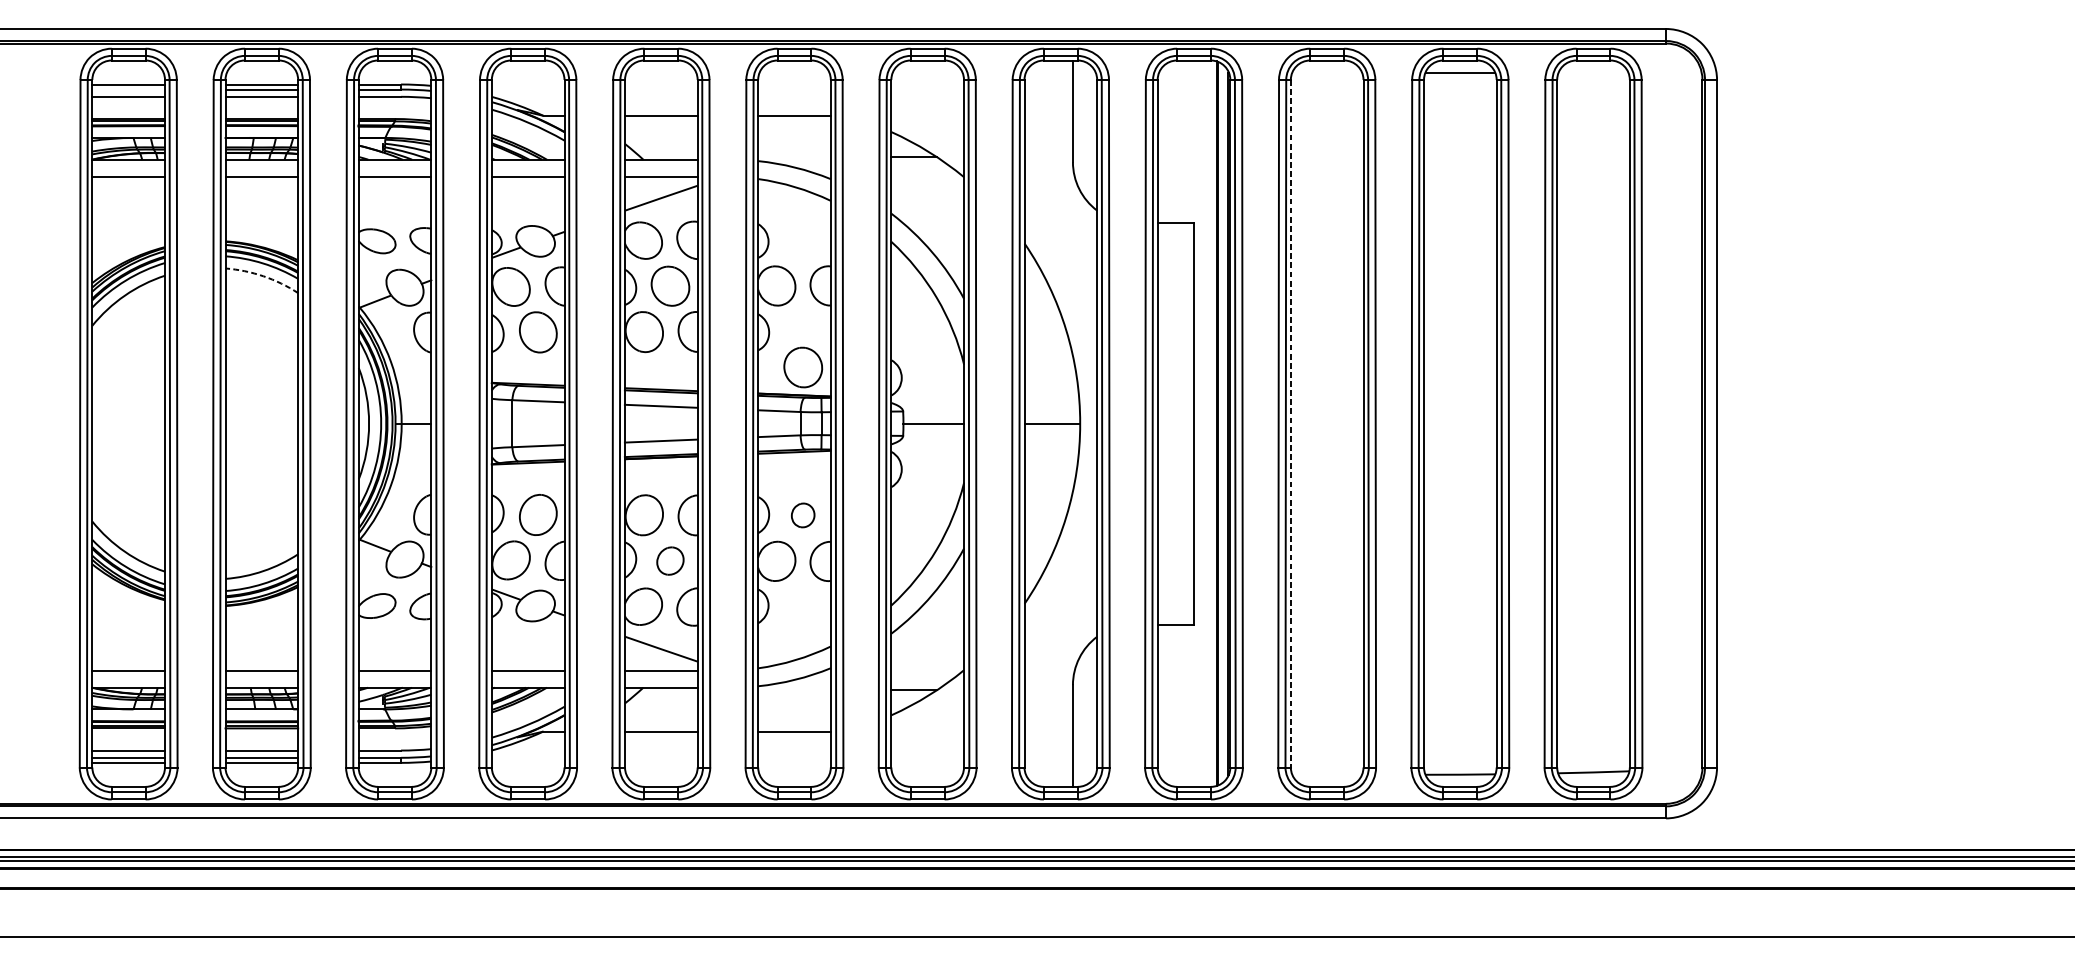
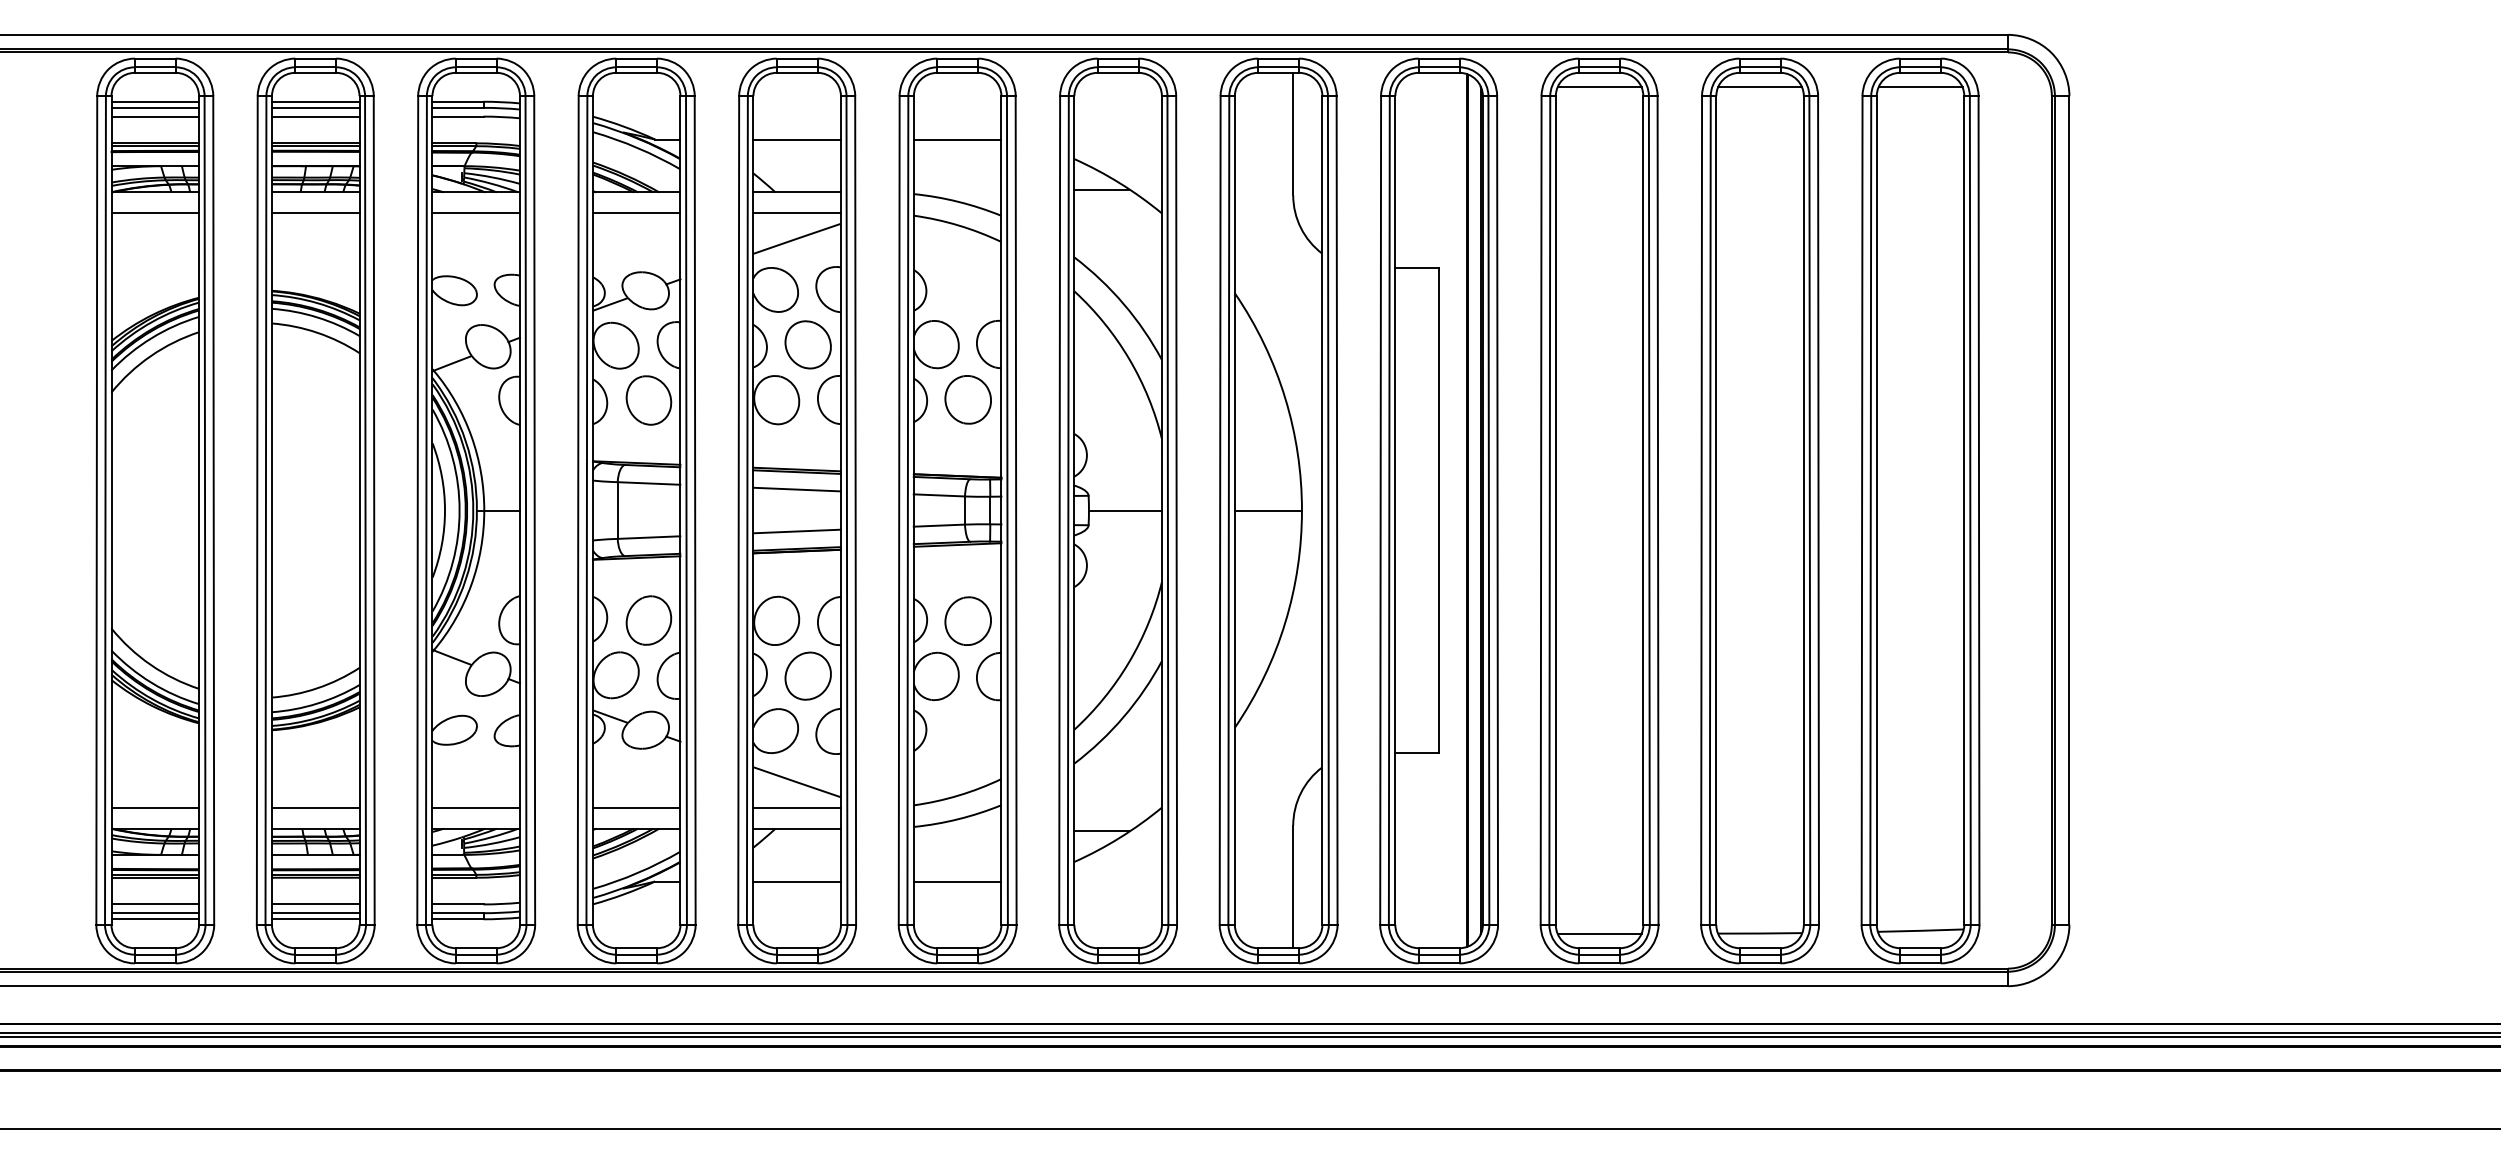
line: (1327, 72) -> (1599, 87), added
line: (1593, 72) -> (1920, 87), added
line: (128, 89) -> (155, 107), added
arc: (263, 275) -> (317, 332), dashed -> solid
part: (802, 367) -> (967, 399), moved
line: (1290, 424) -> (1555, 511), dashed -> solid
part: (802, 514) -> (967, 620), size x1.67
part: (669, 560) -> (807, 675), size x1.43
line: (1327, 774) -> (1599, 933), added

